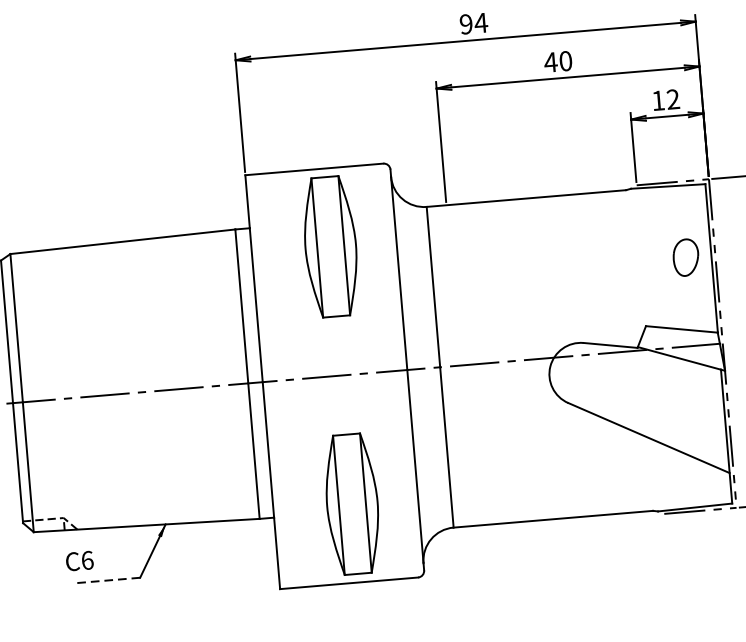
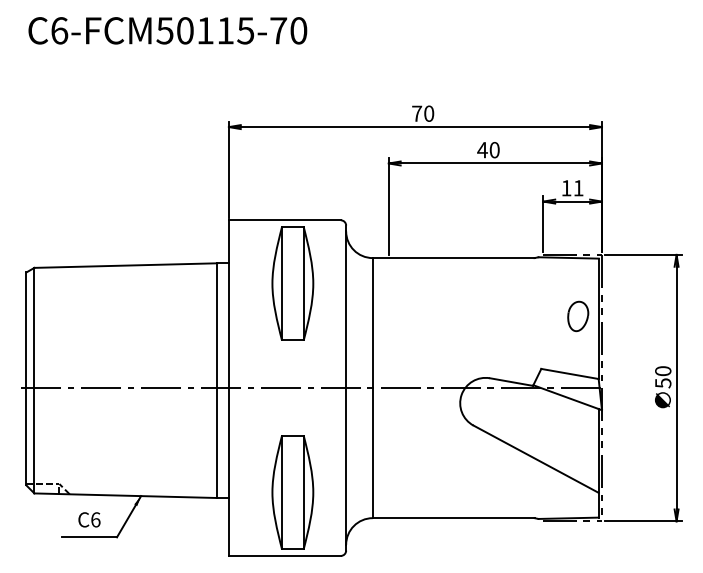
text: (474, 23) -> (423, 113), 94 -> 70
text: (673, 99) -> (578, 188), 12 -> 11
text: (79, 560) -> (89, 519), moved
line: (106, 580) -> (89, 537), dashed -> solid

